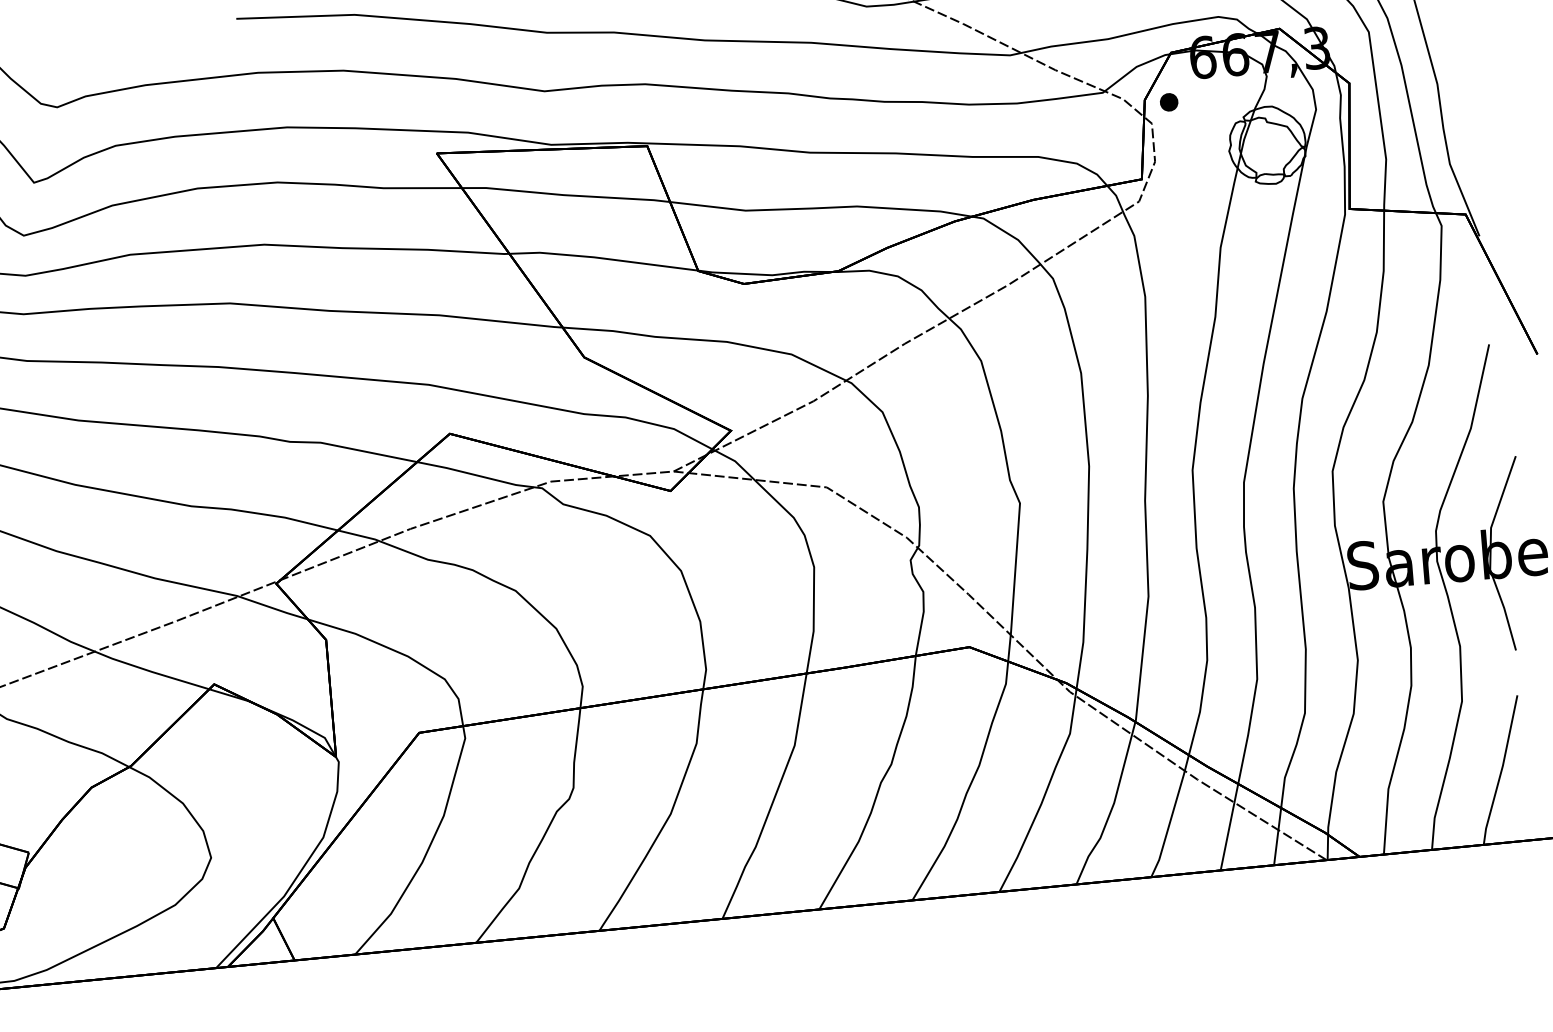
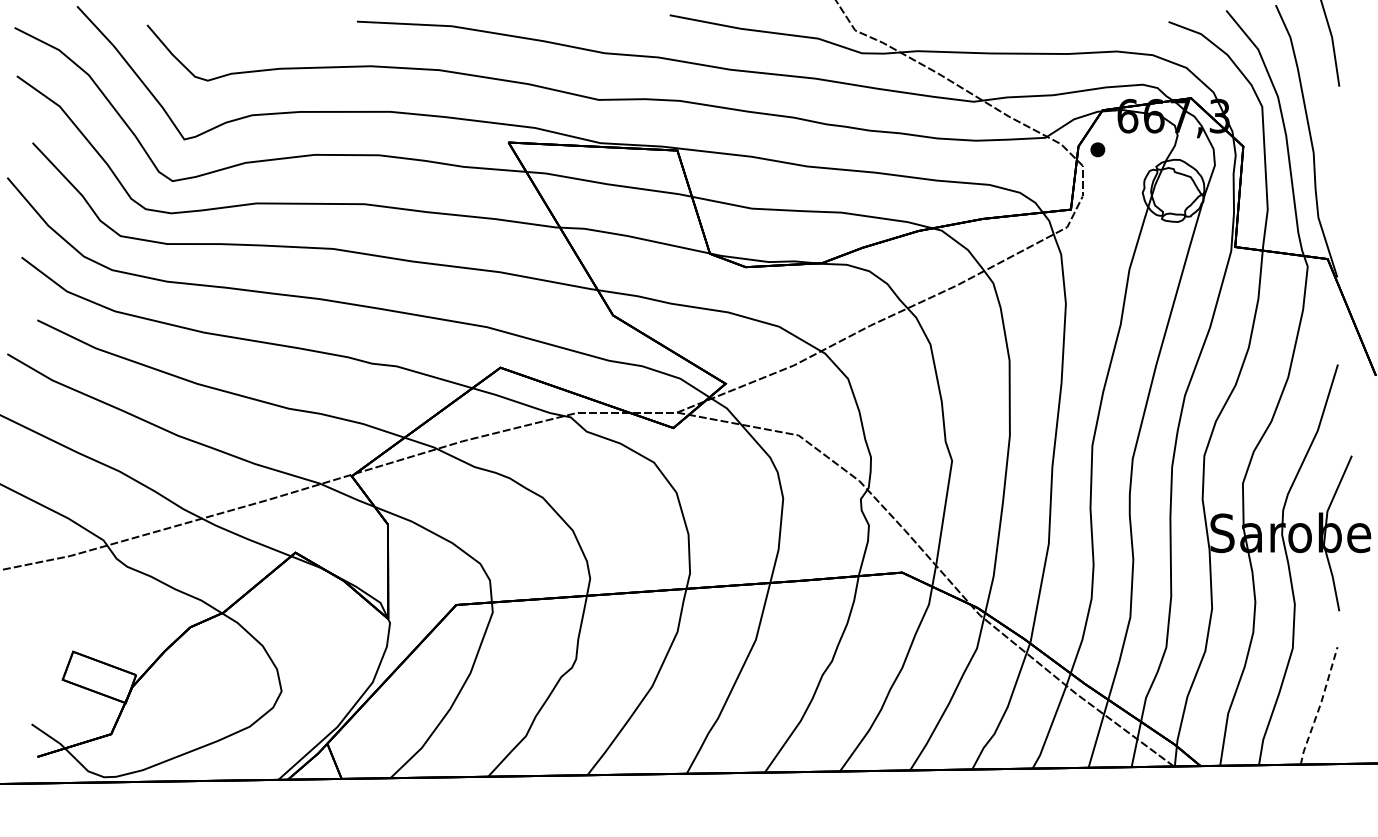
line: (1501, 770) -> (1319, 706), solid -> dashed

